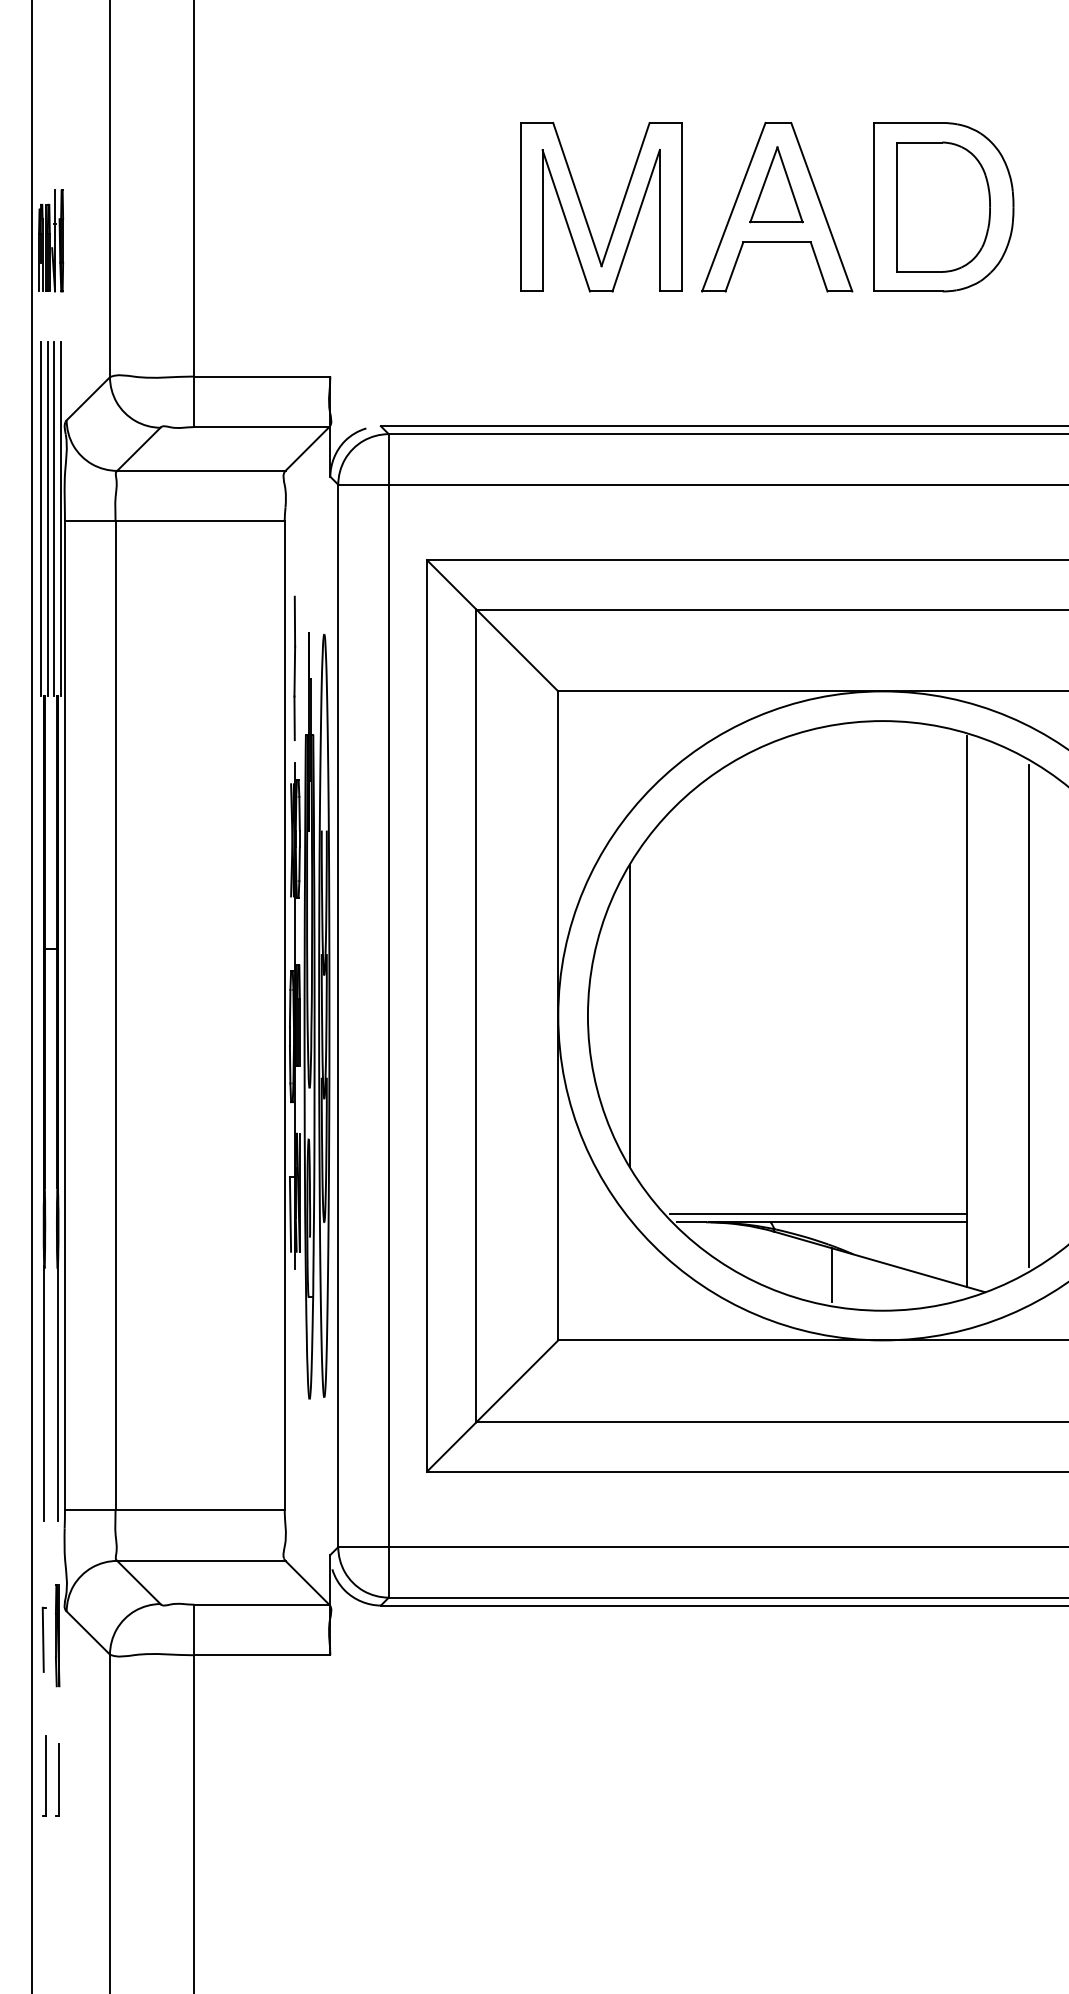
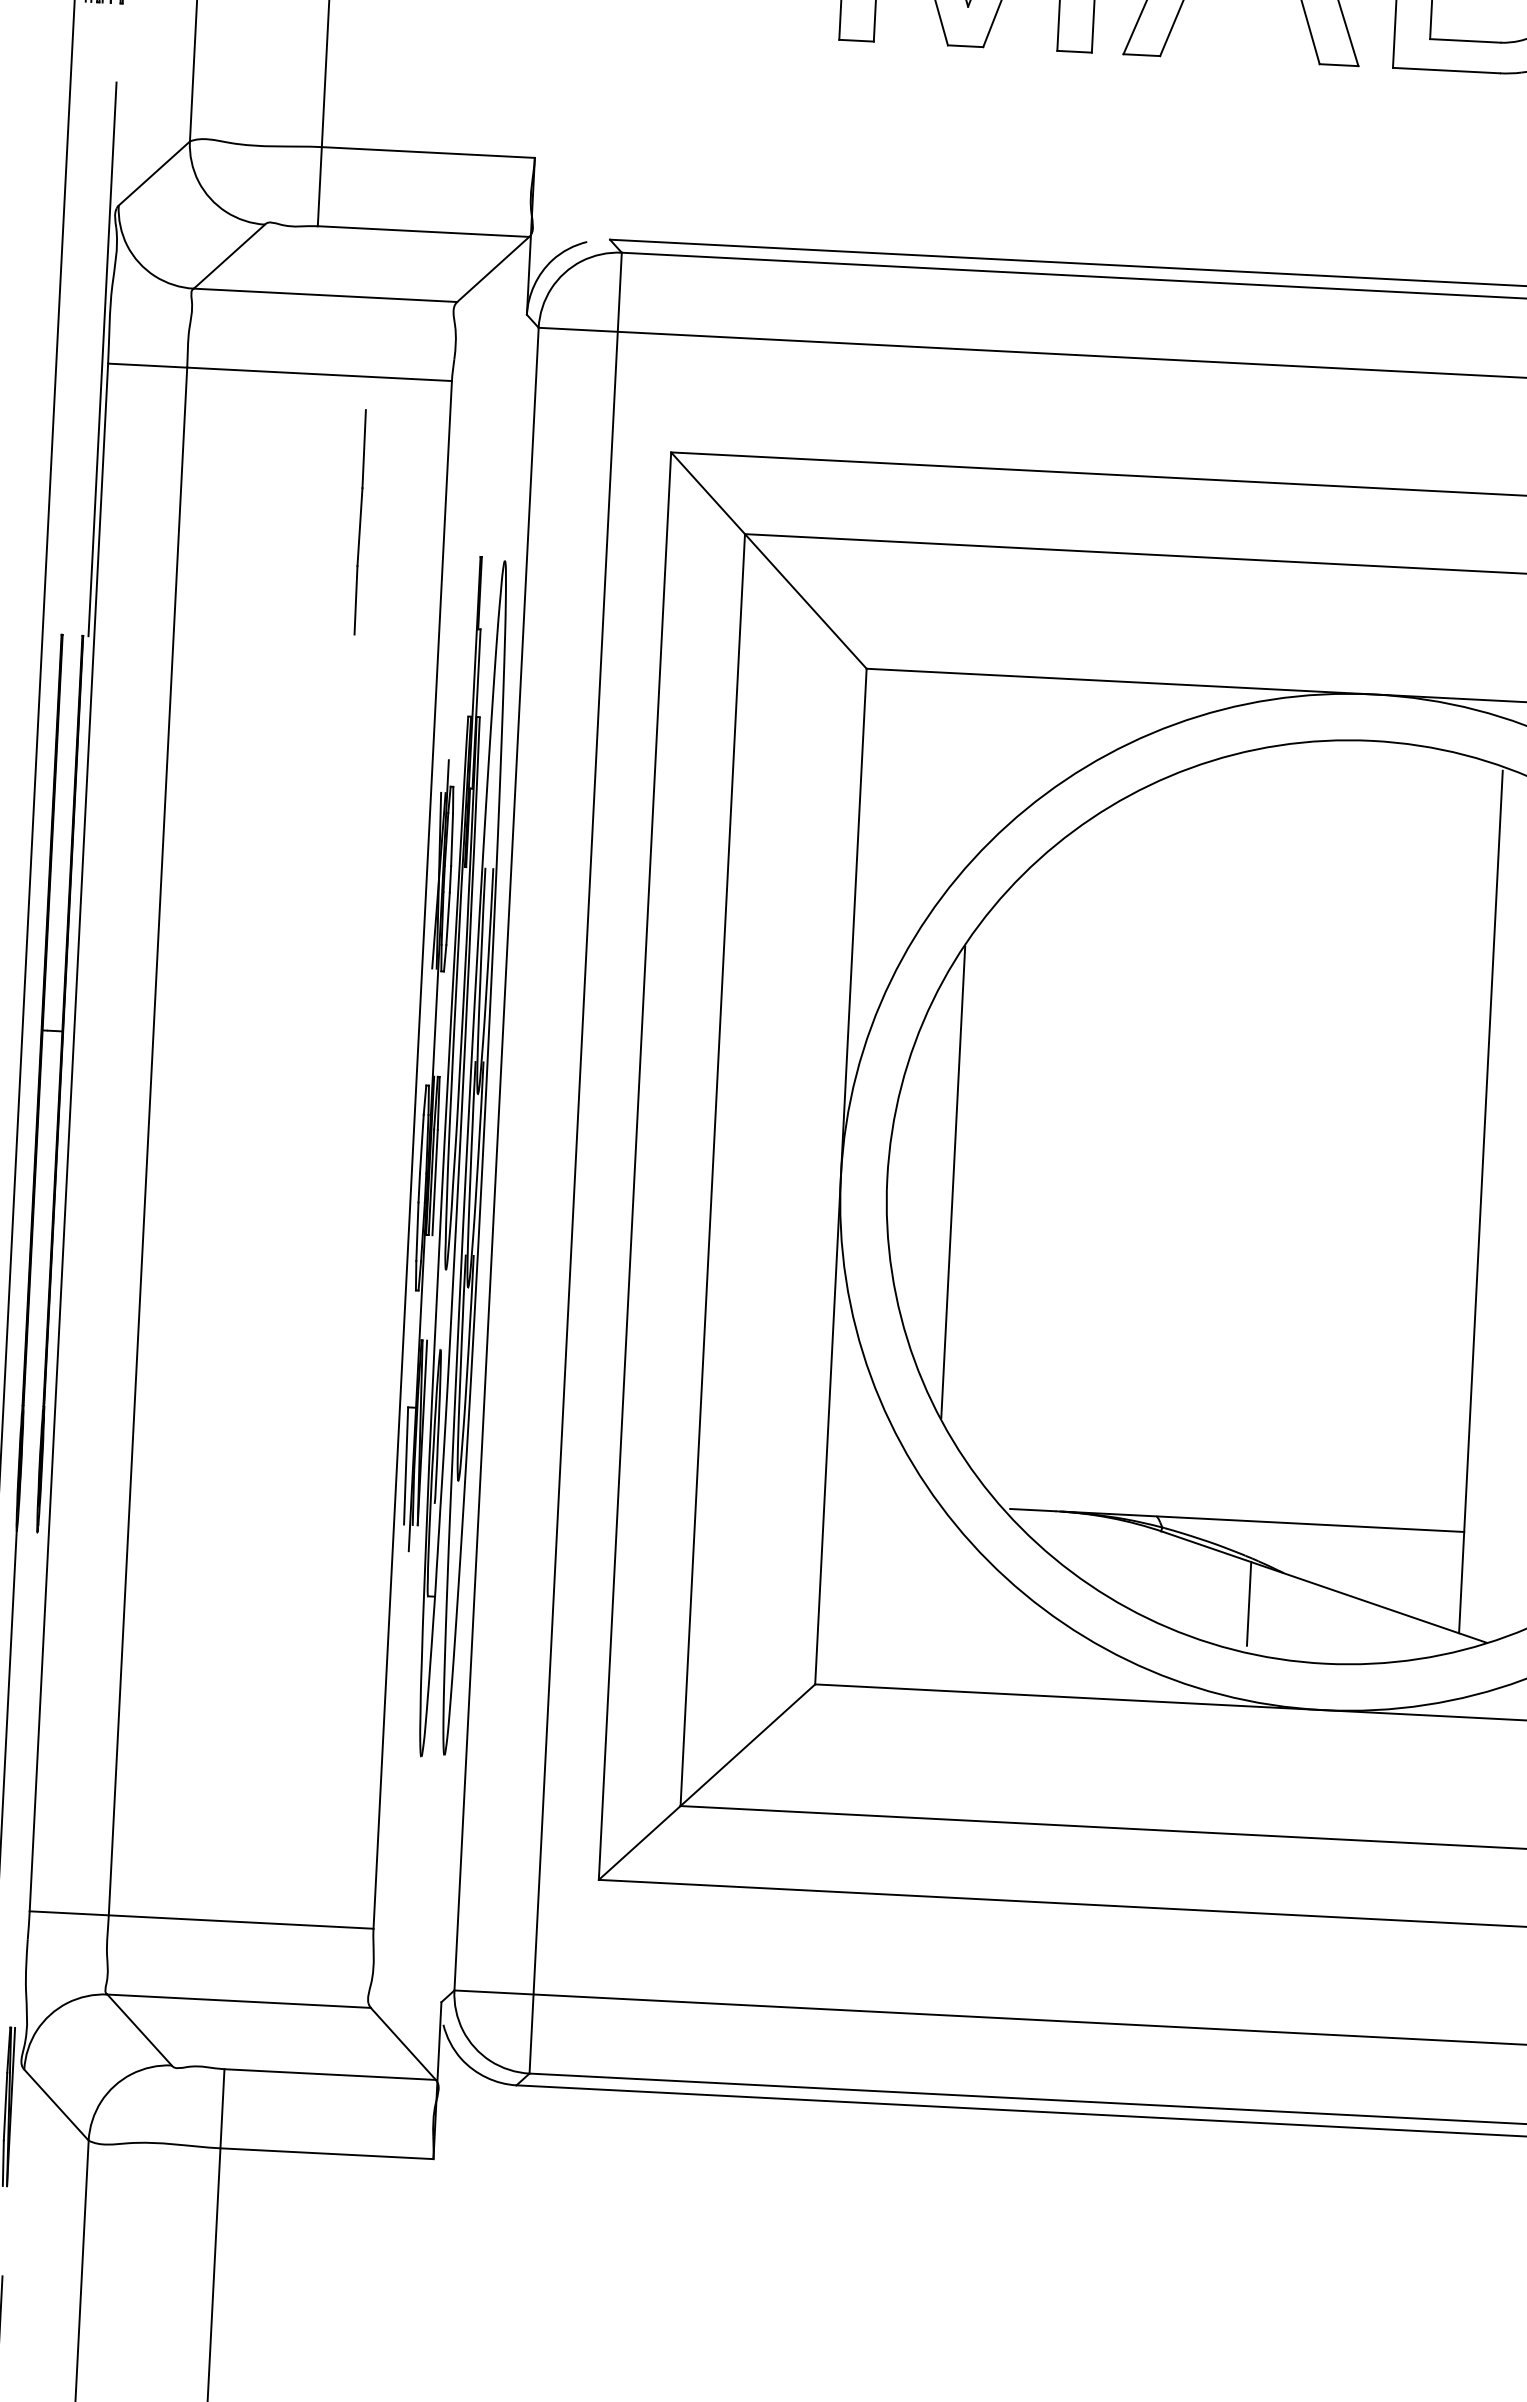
line: (40, 518) -> (70, 357), removed
line: (48, 518) -> (82, 357), removed
line: (54, 518) -> (91, 358), removed
line: (294, 667) -> (359, 520), moved
line: (818, 1213) -> (1232, 1506), removed
line: (57, 1394) -> (27, 1729), removed

